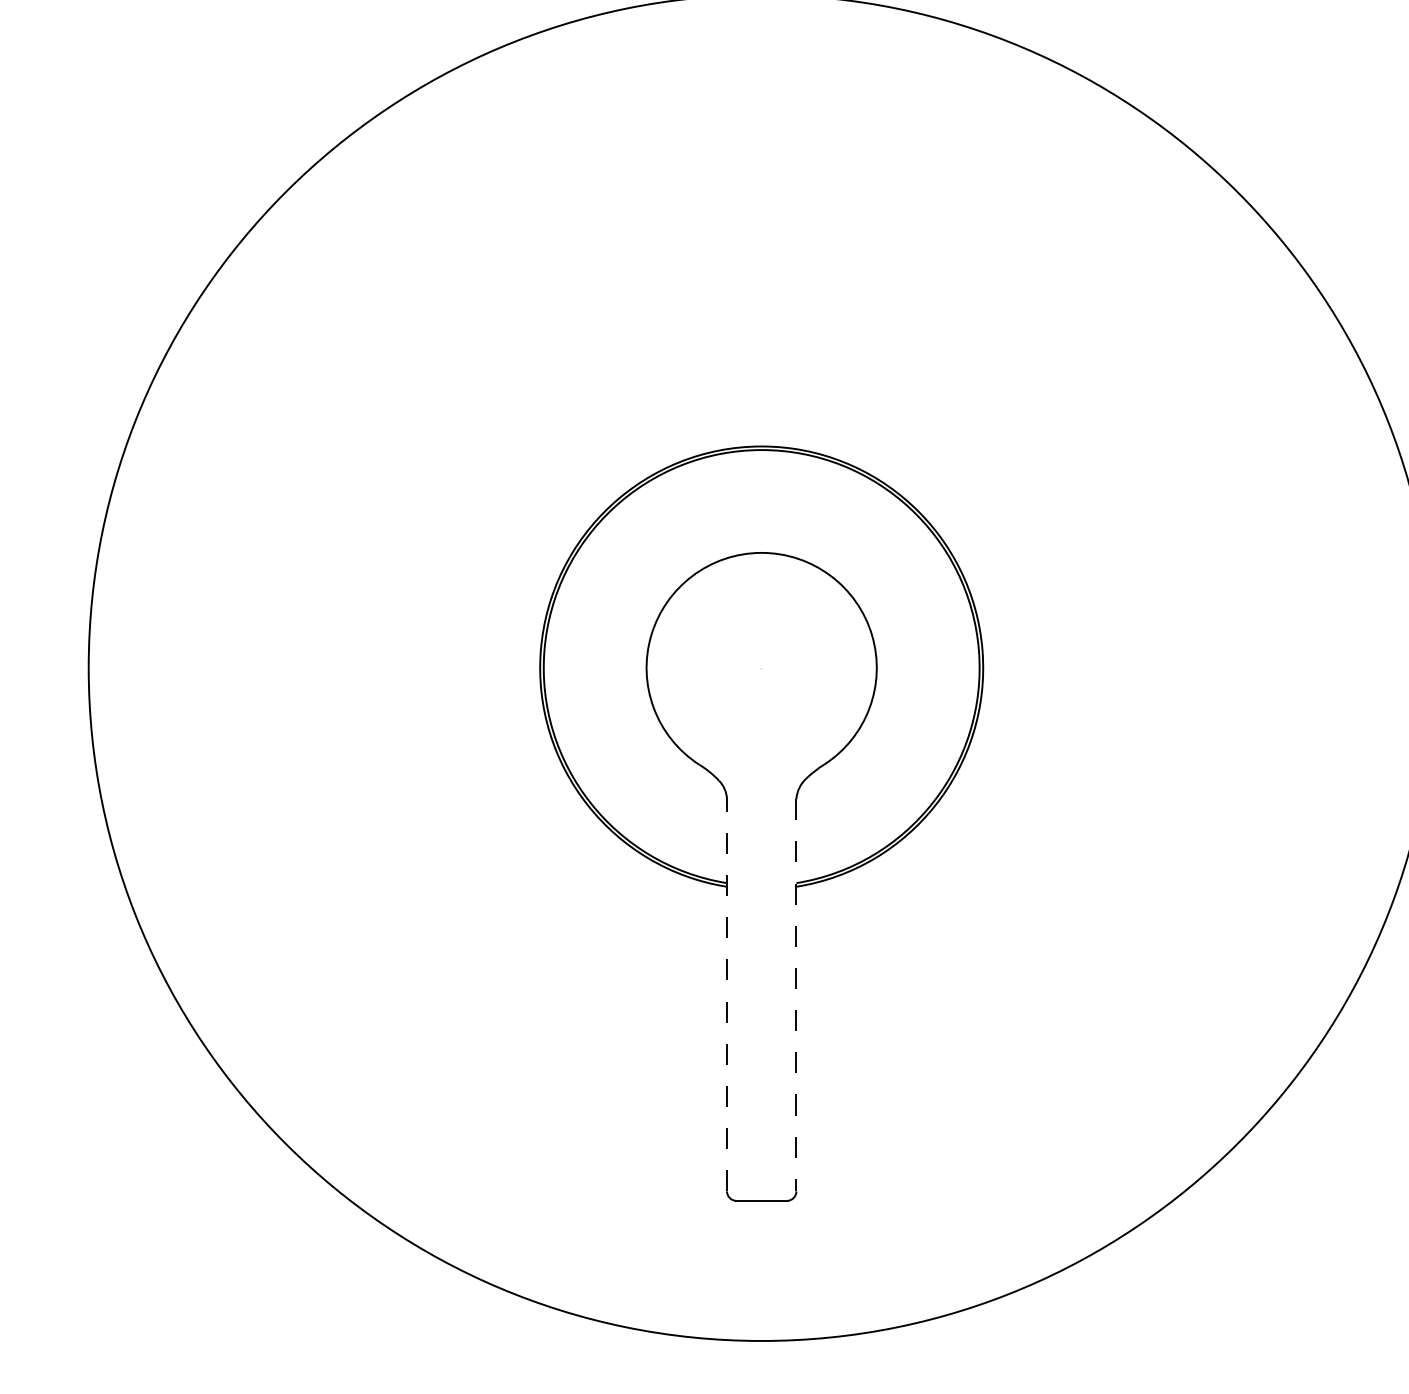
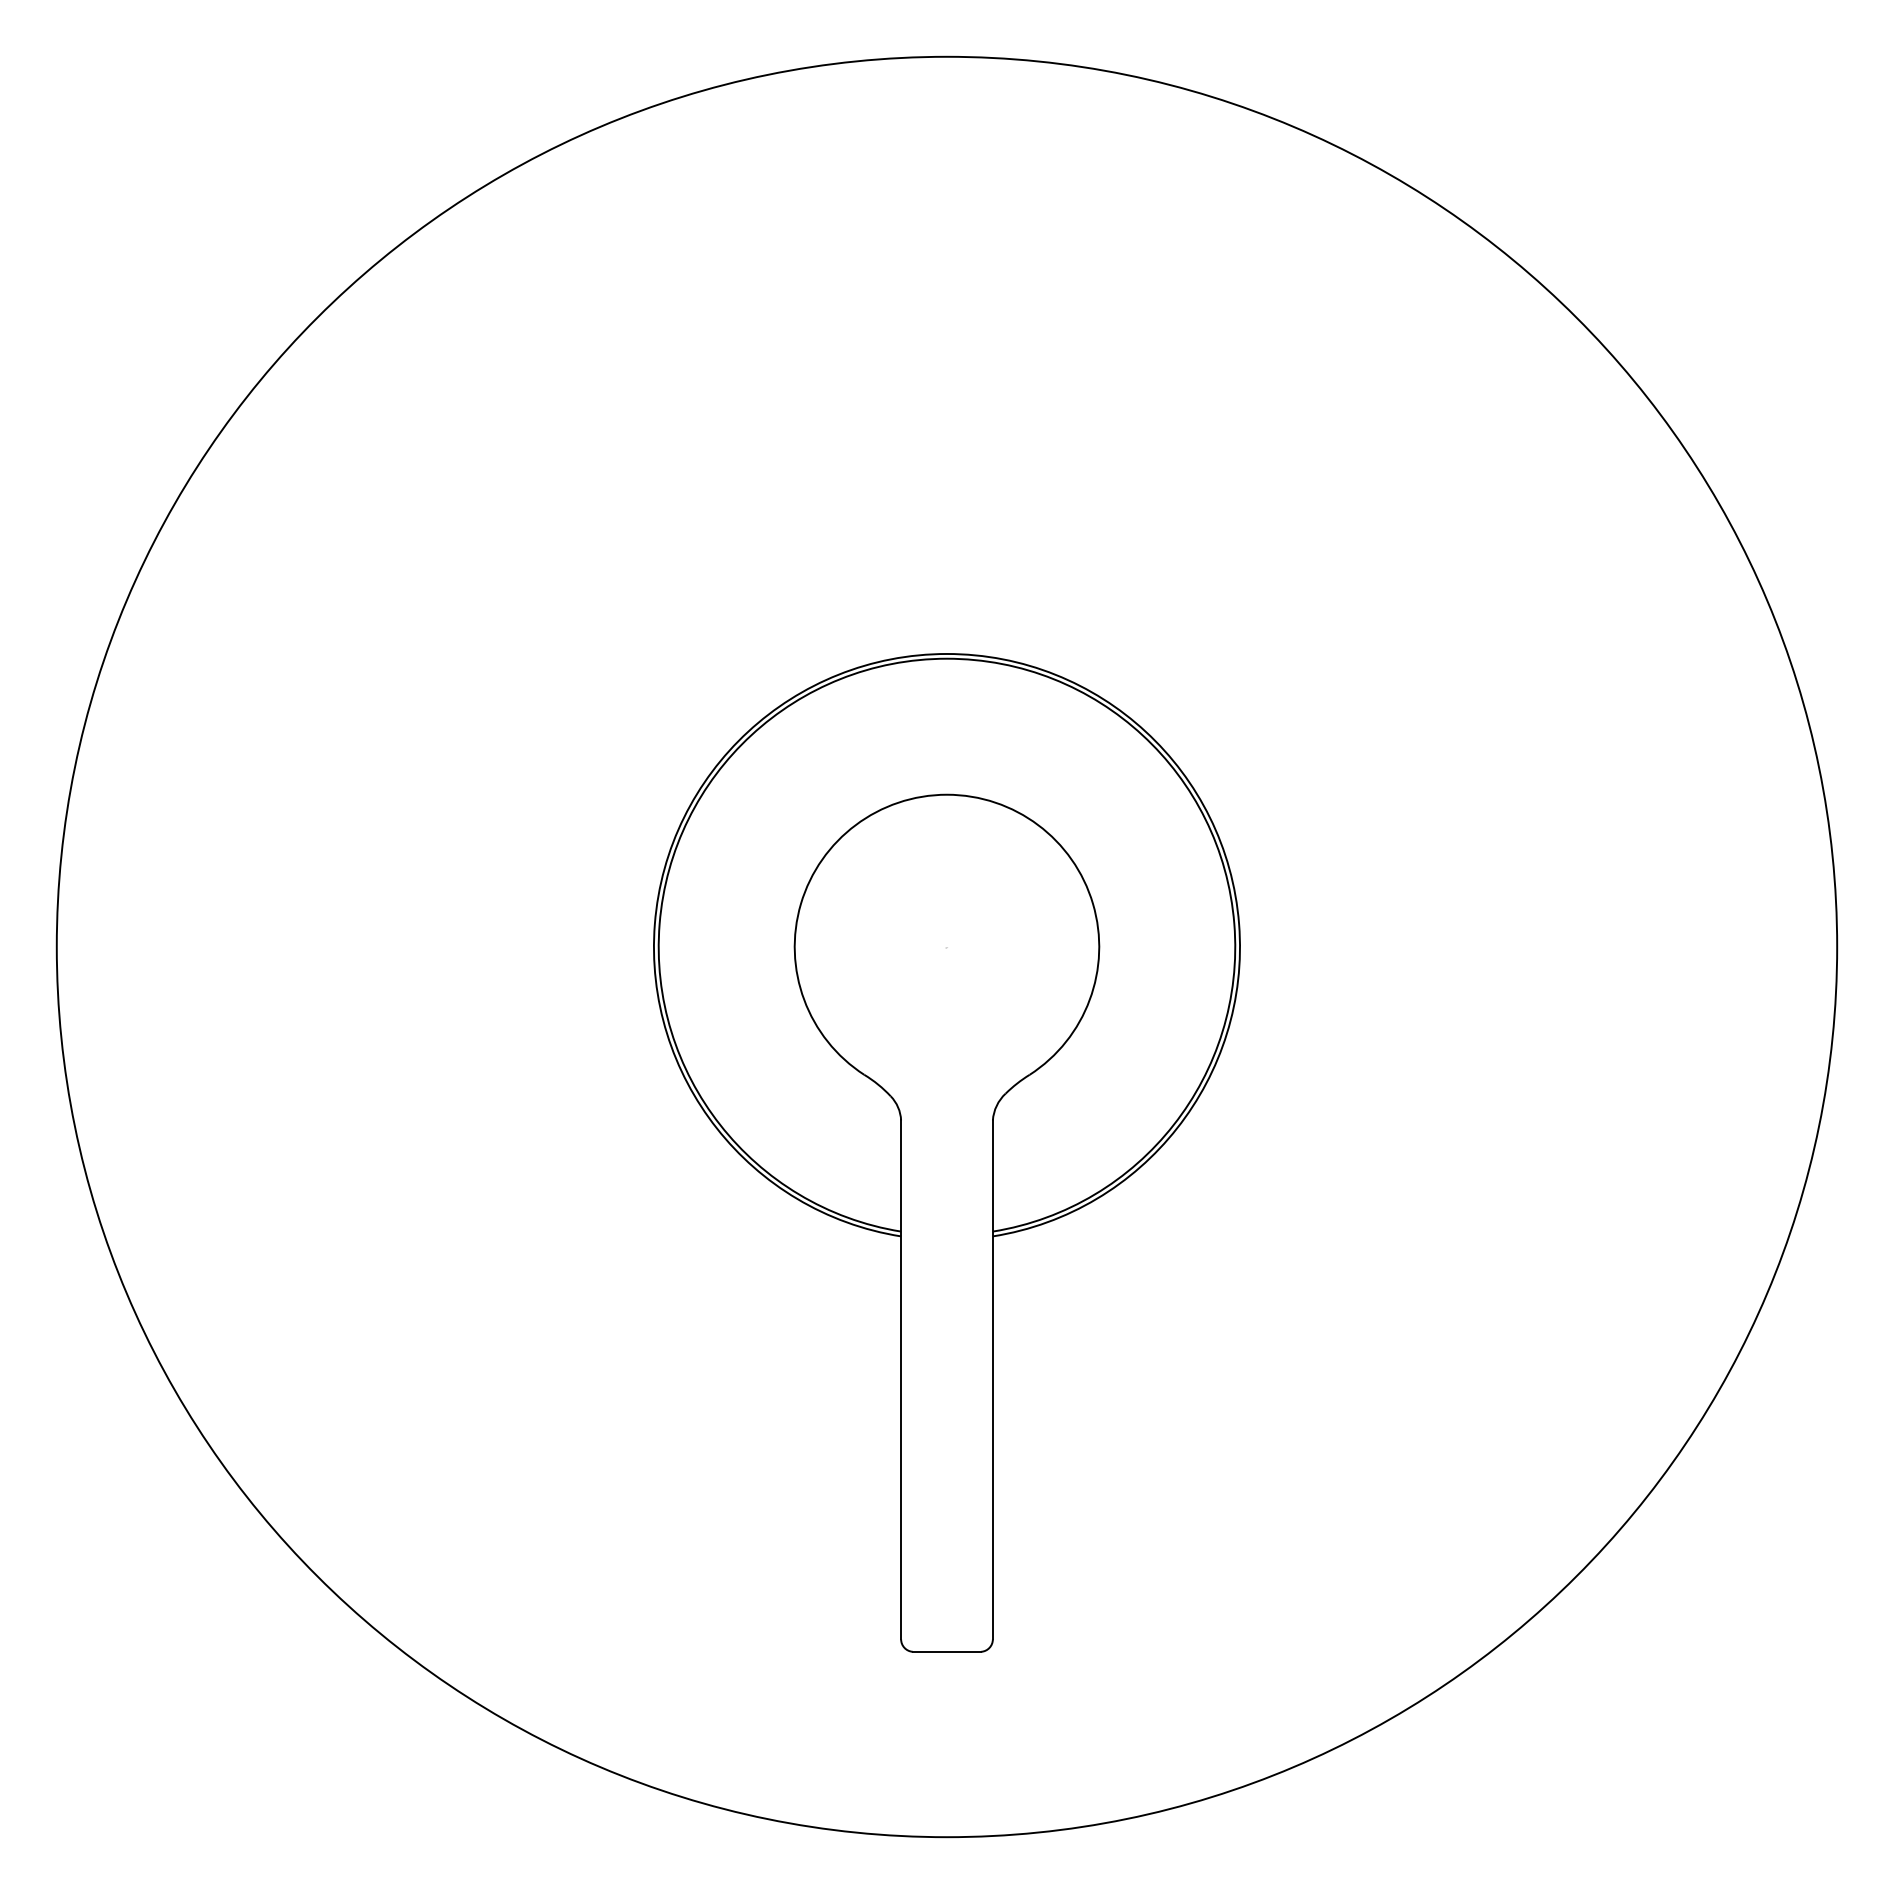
line: (727, 994) -> (901, 1379), dashed -> solid
line: (796, 995) -> (992, 1380), dashed -> solid

